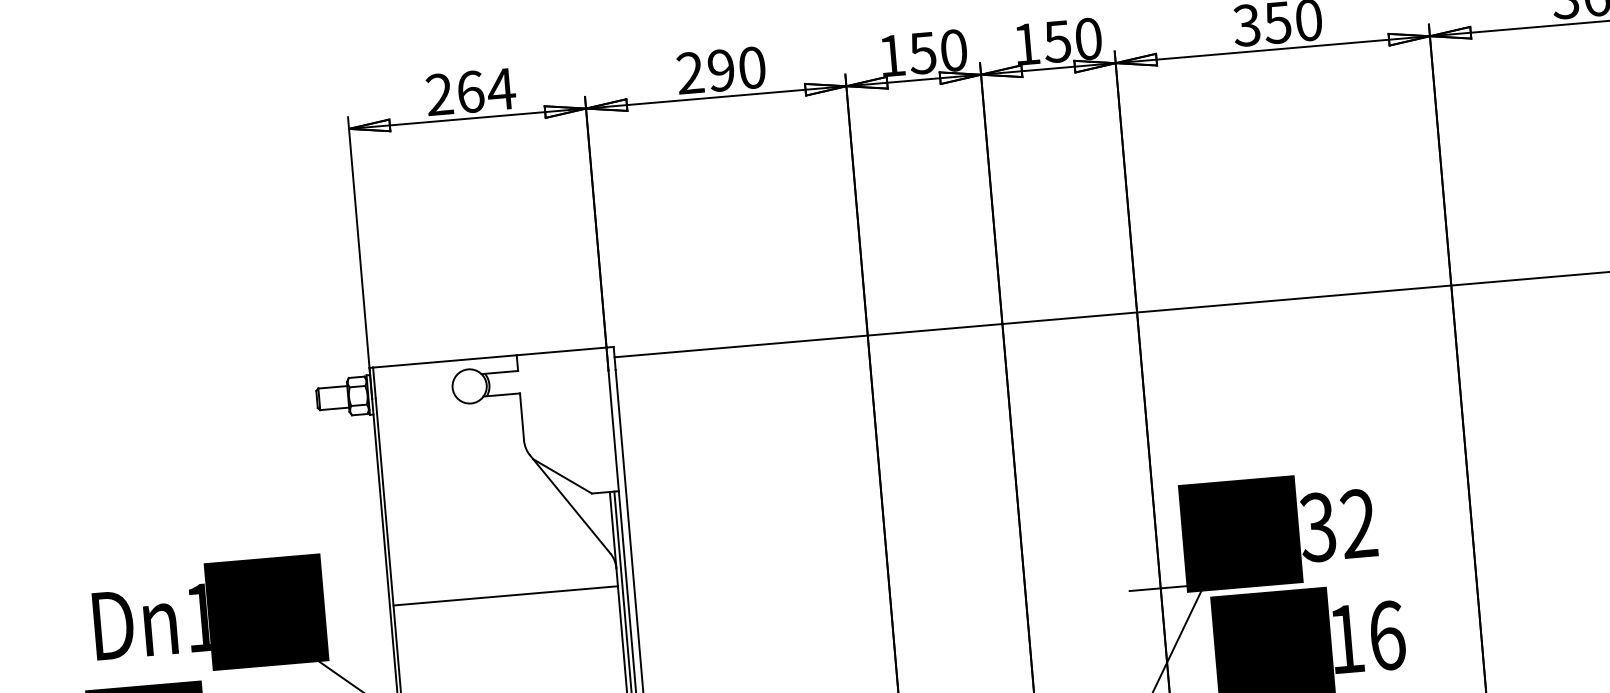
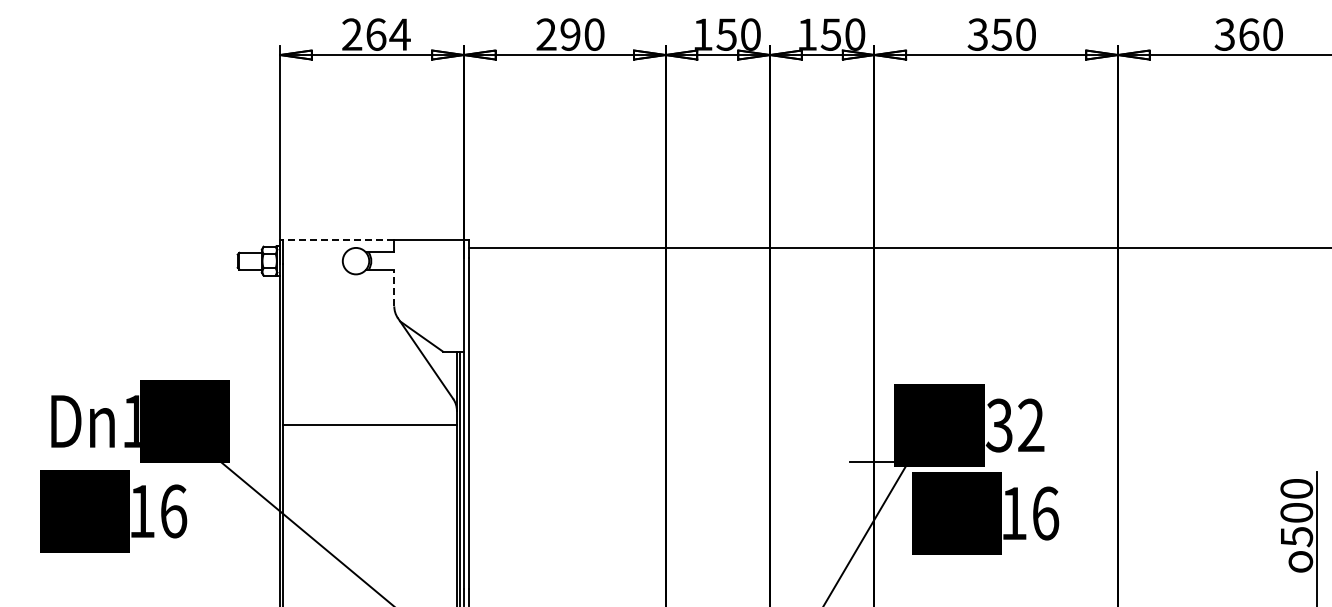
line: (444, 361) -> (338, 240), solid -> dashed
line: (522, 416) -> (394, 287), solid -> dashed

